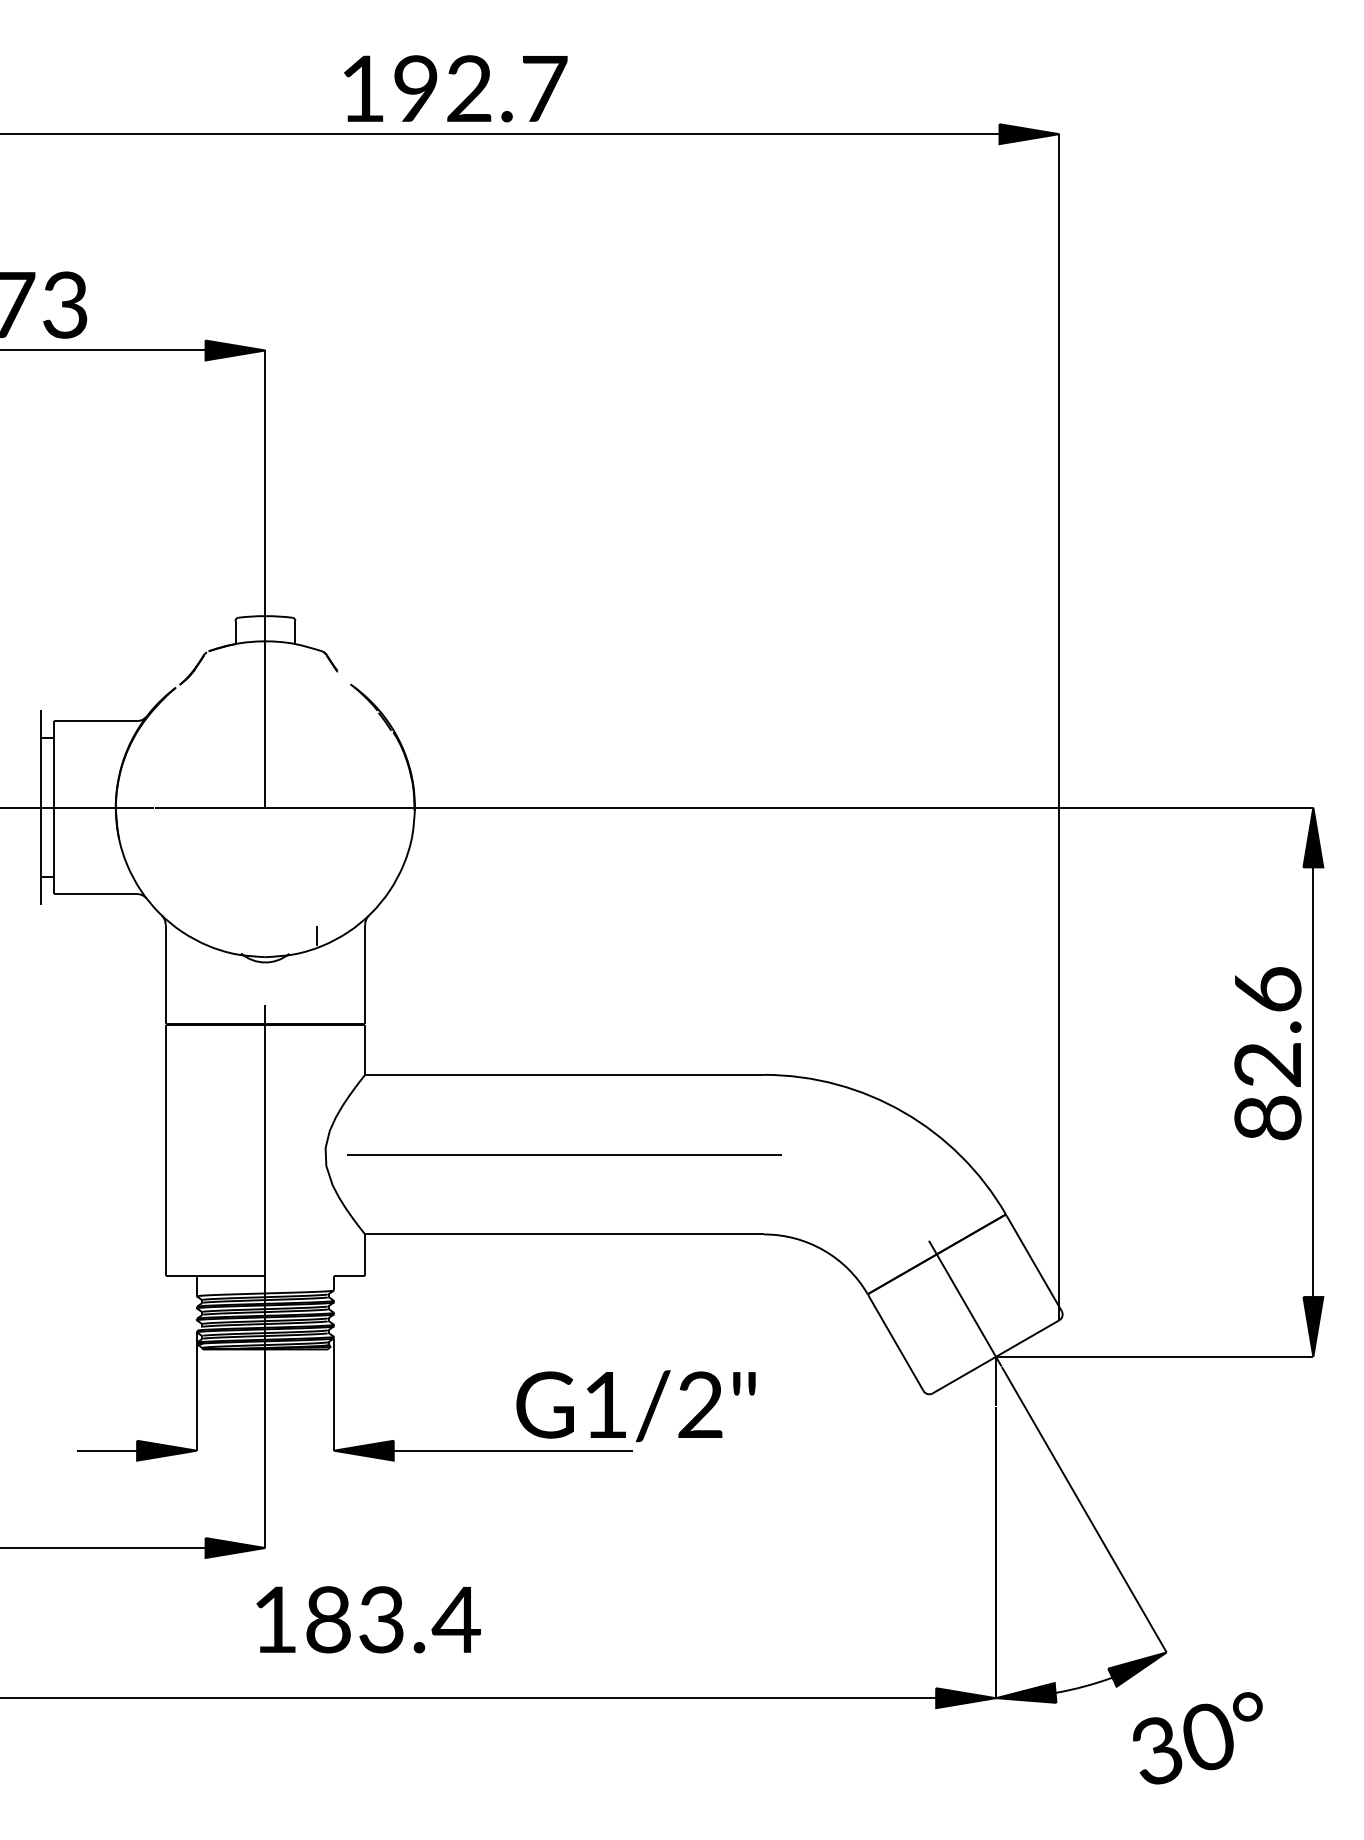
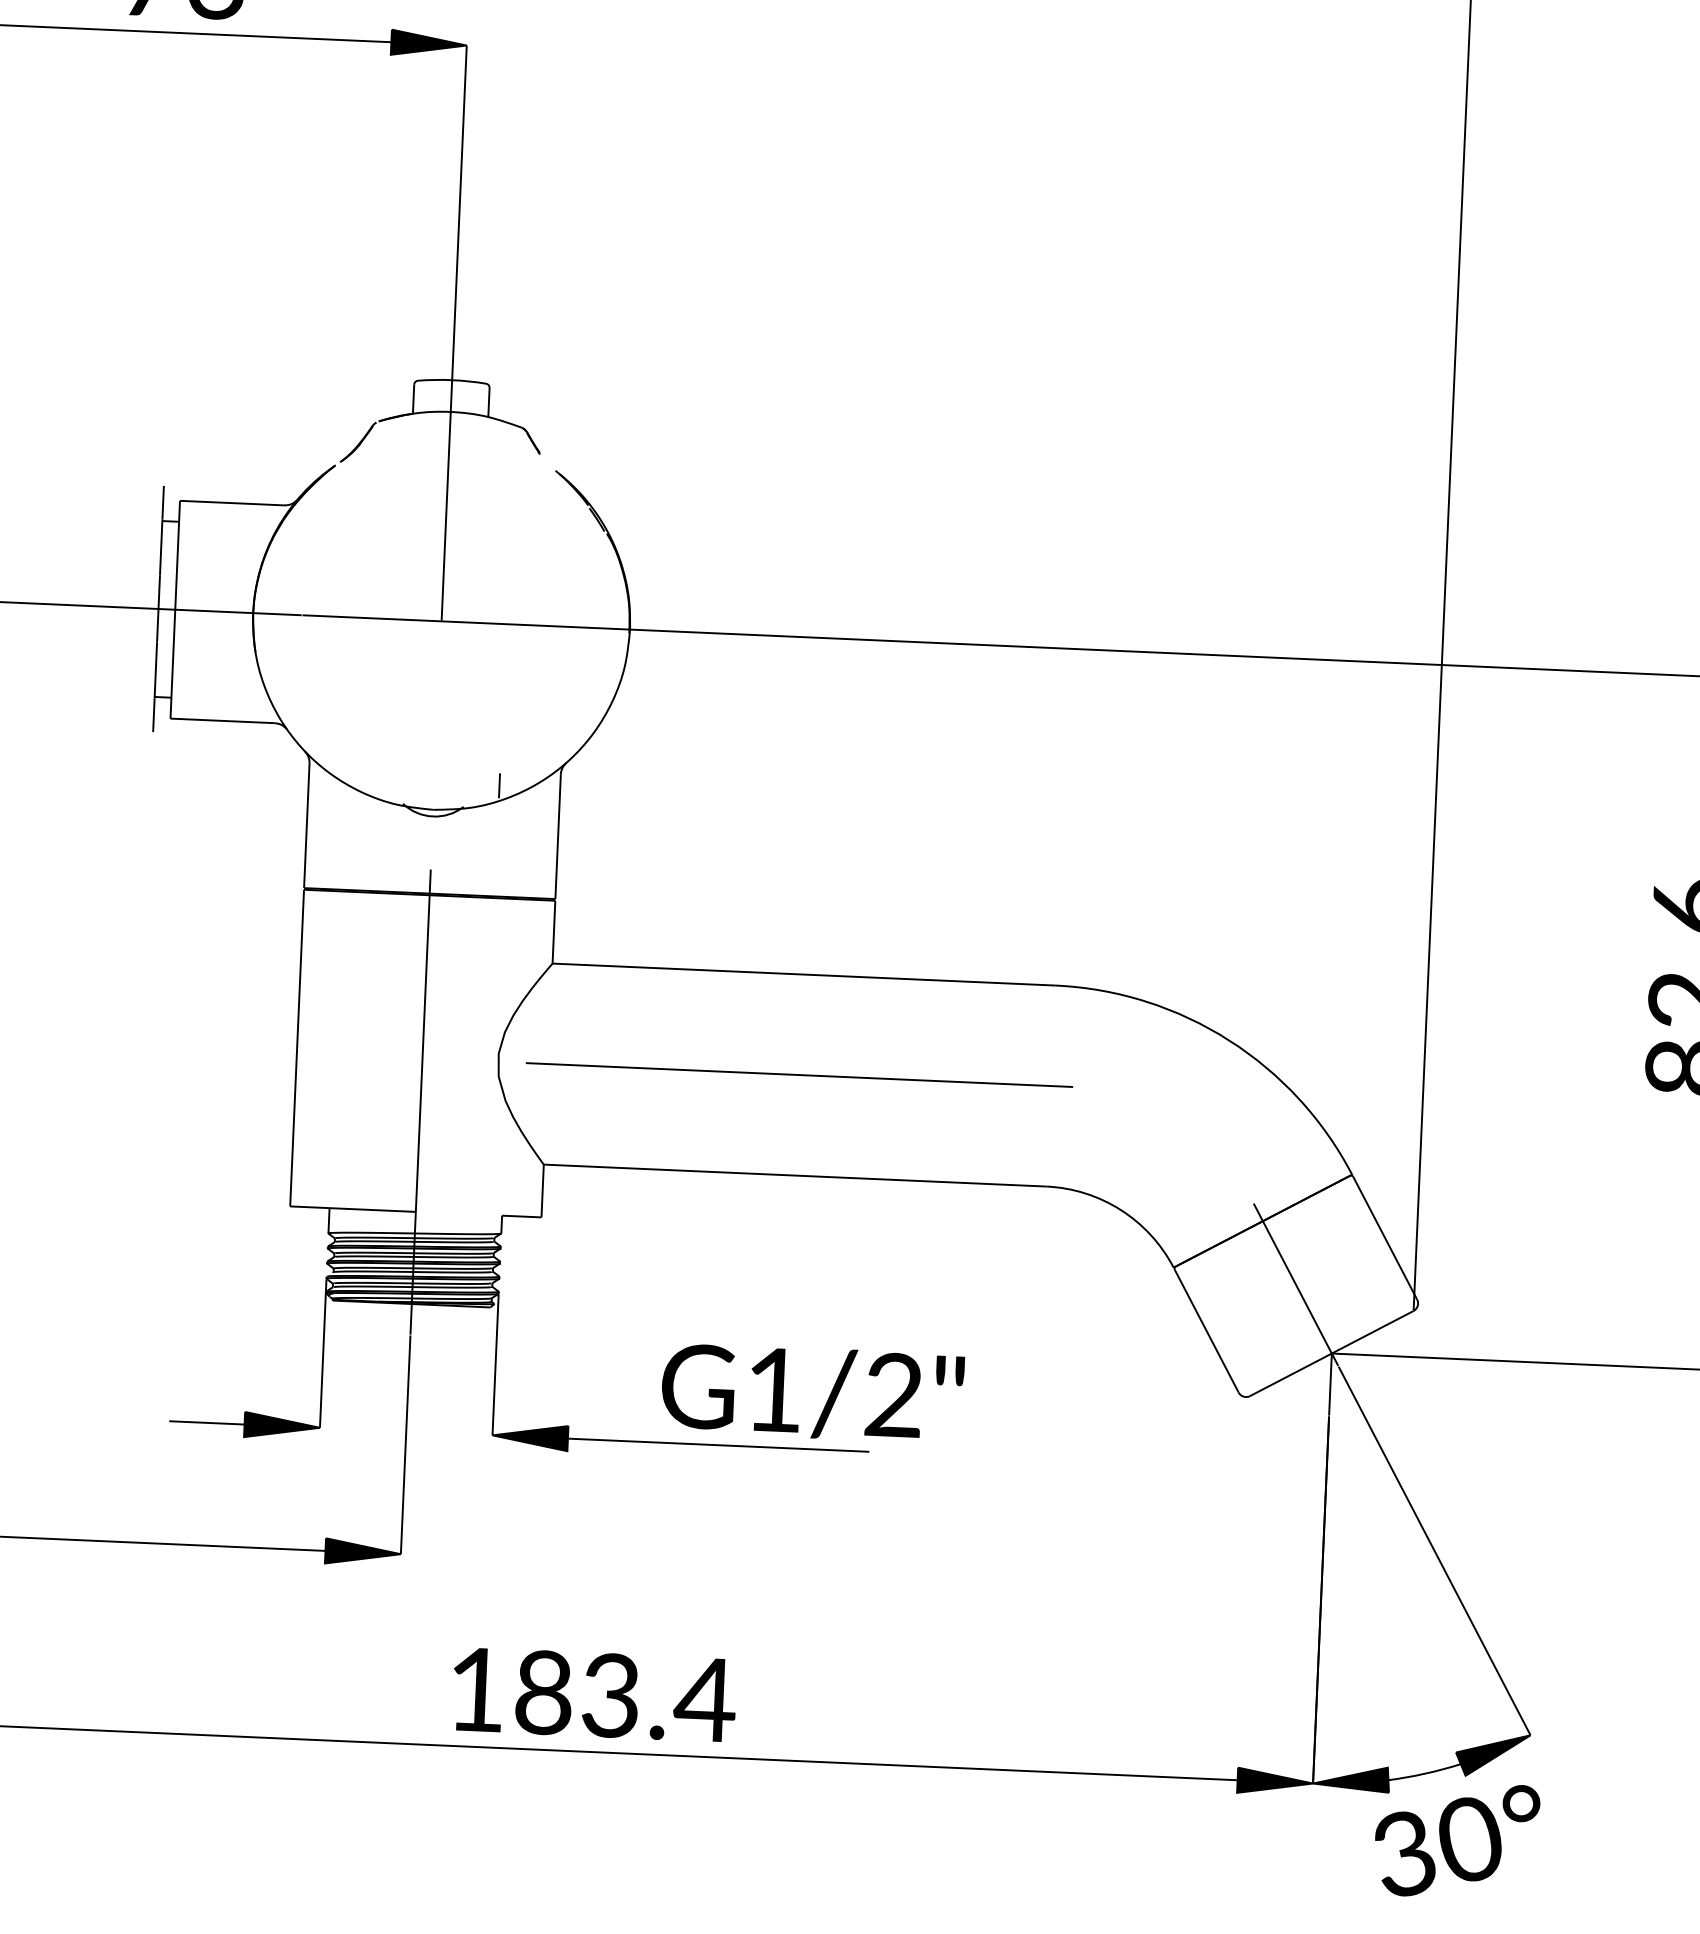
text: (635, 1406) -> (811, 1393), moved
text: (368, 1619) -> (594, 1694), moved
text: (1197, 1738) -> (1456, 1840), moved

